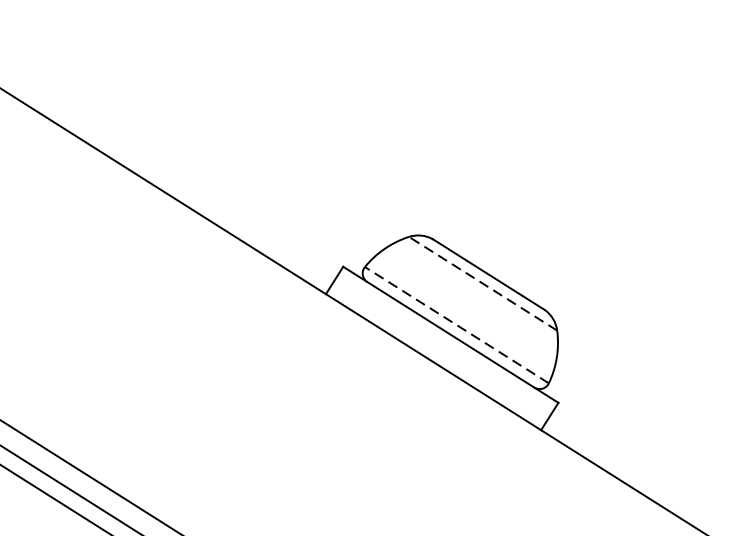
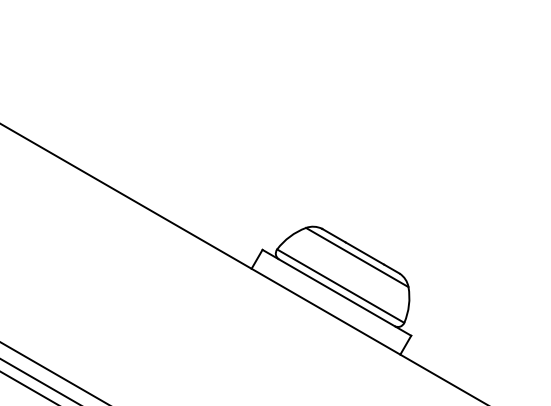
line: (481, 283) -> (356, 257), dashed -> solid
line: (456, 324) -> (340, 285), dashed -> solid

